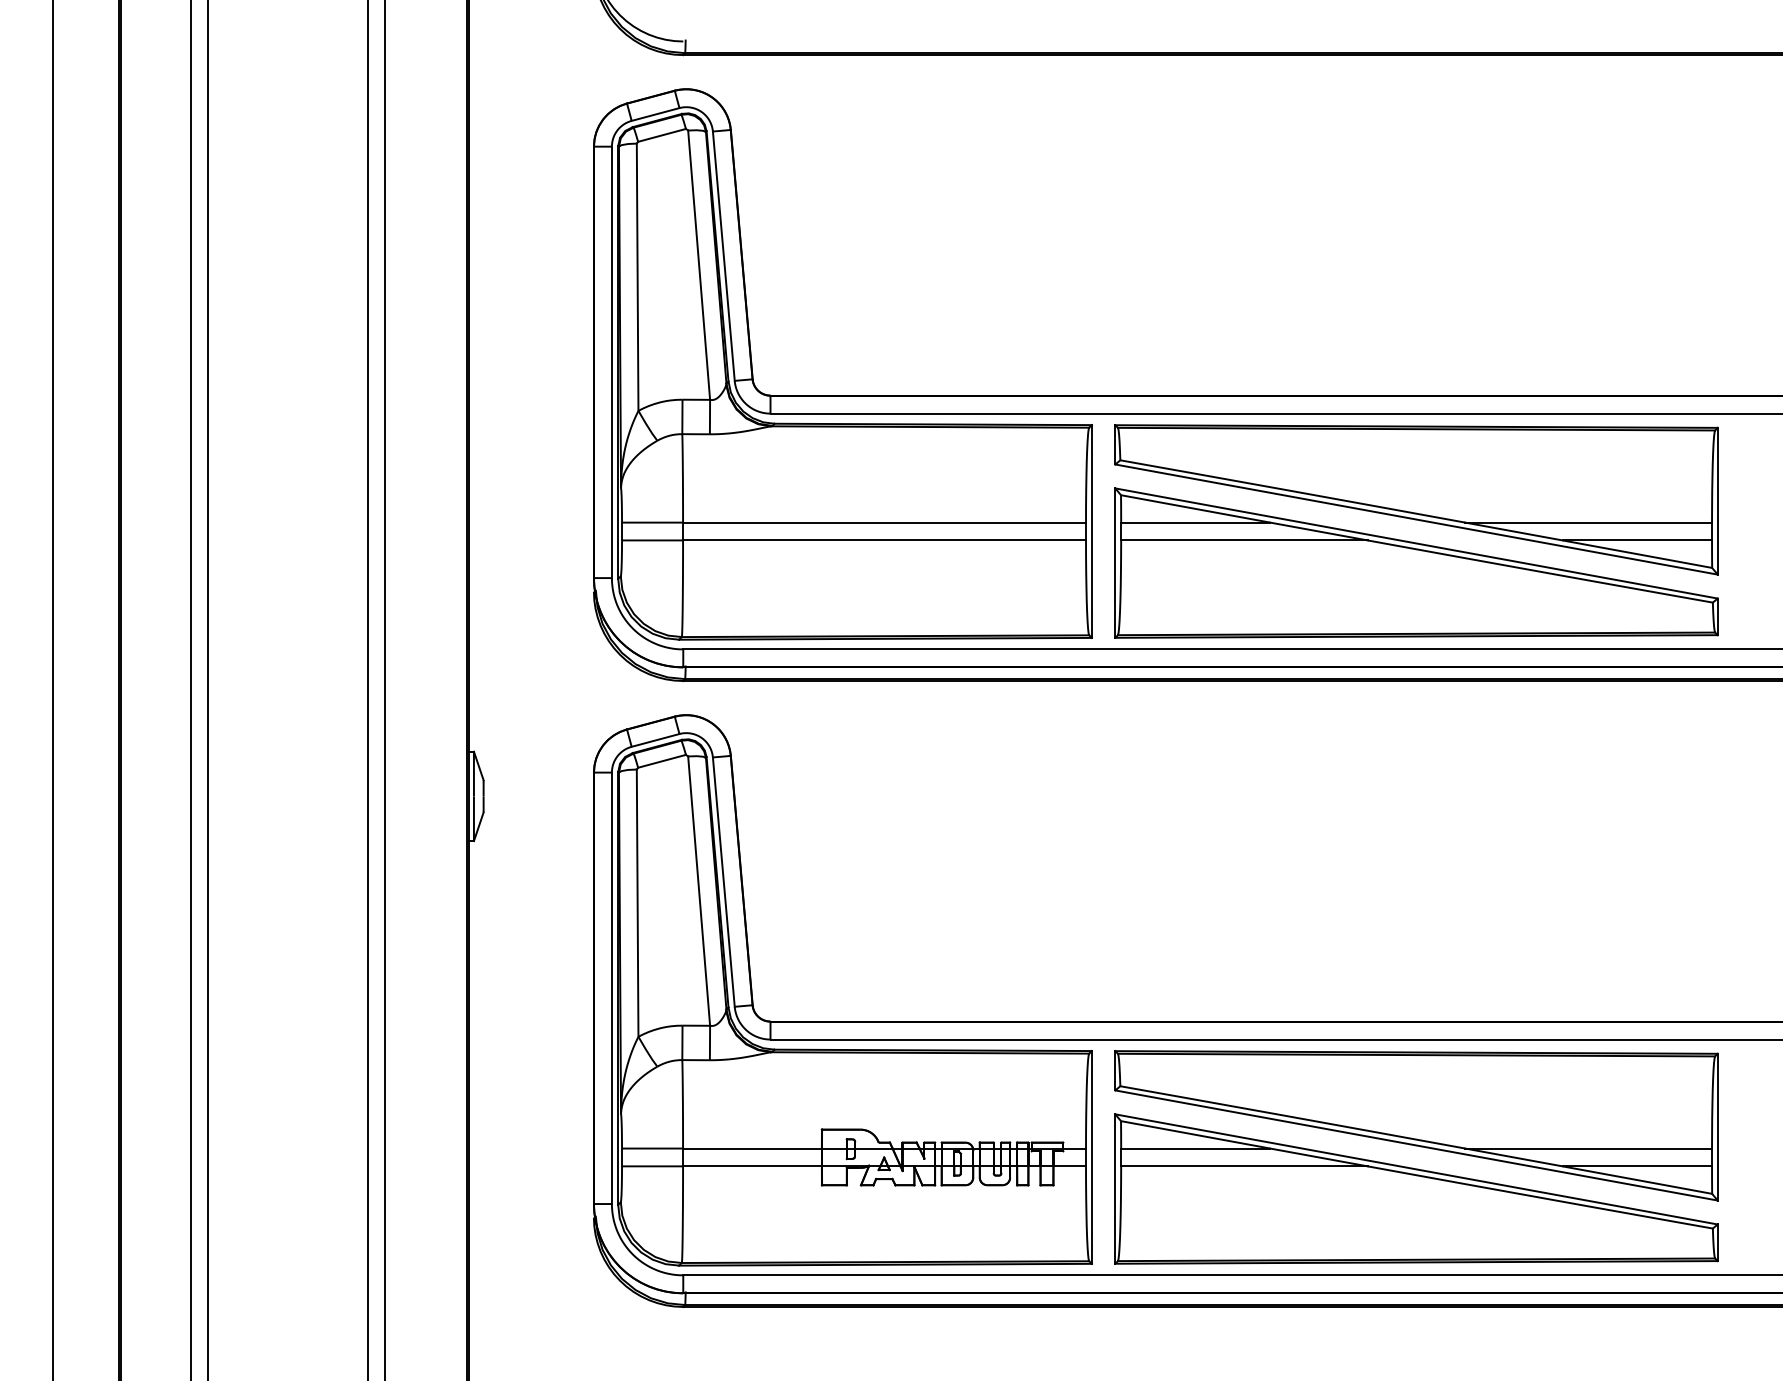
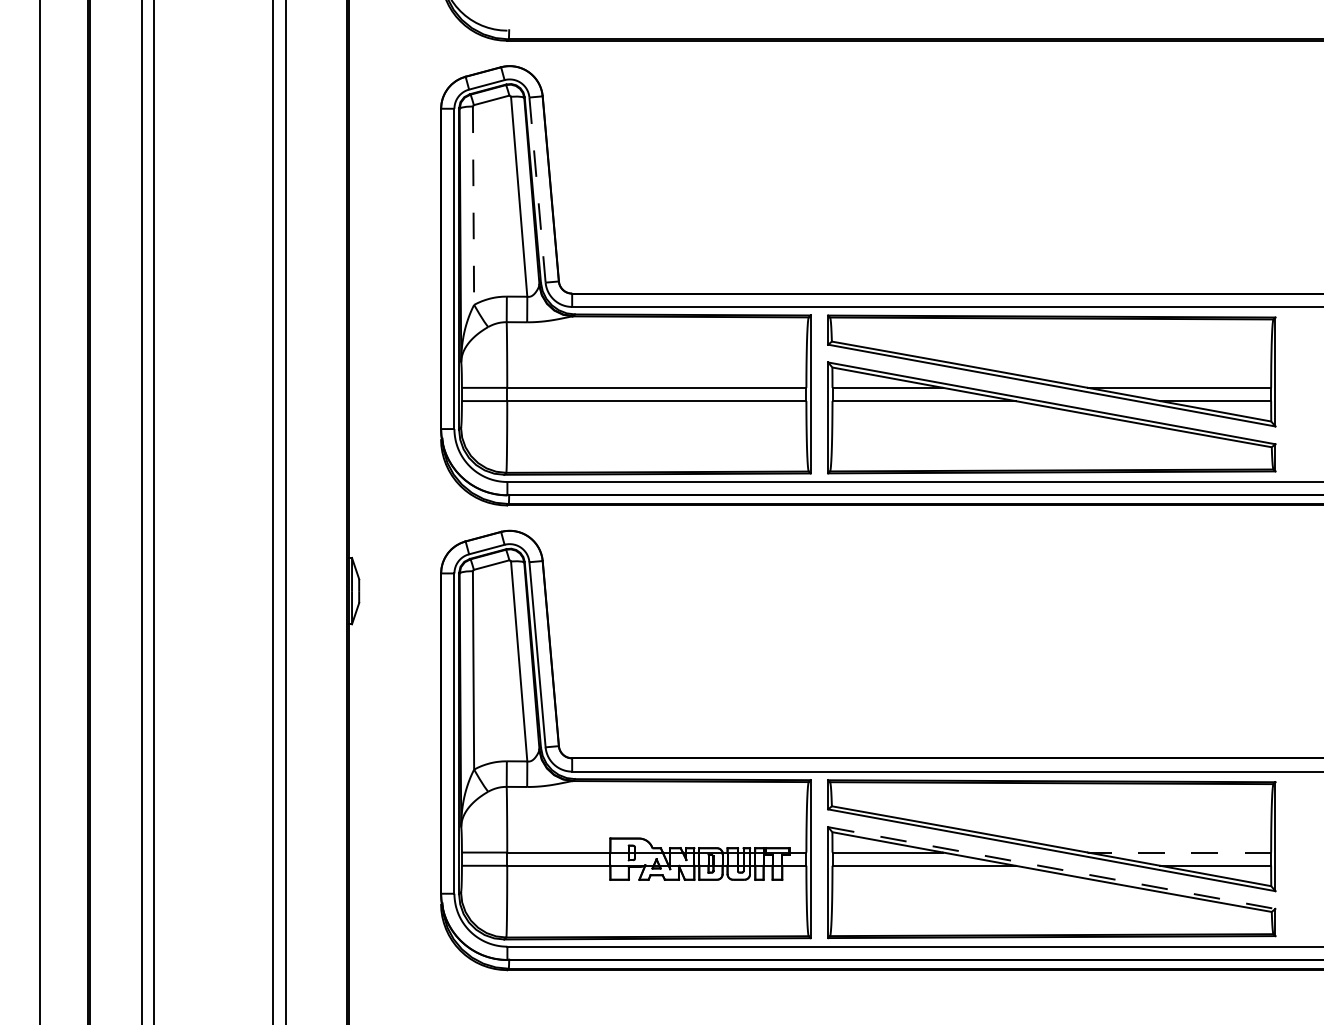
line: (723, 256) -> (537, 190), solid -> dashed
line: (637, 277) -> (473, 205), solid -> dashed
line: (1588, 1148) -> (1179, 852), solid -> dashed
line: (1417, 1169) -> (1052, 868), solid -> dashed

